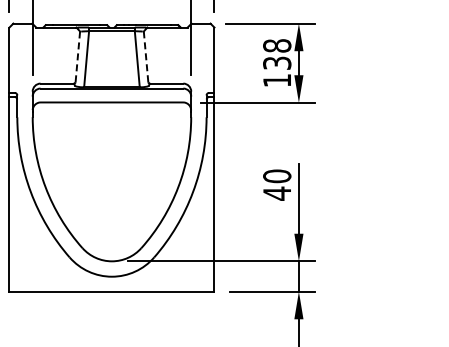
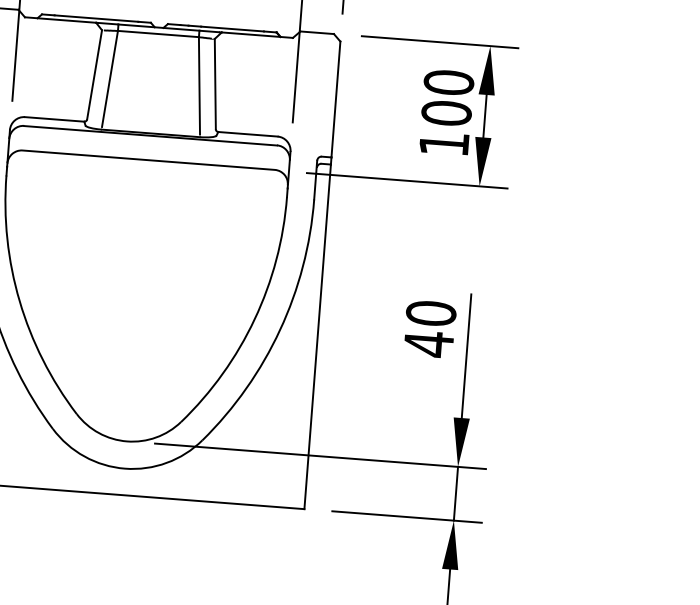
text: (277, 54) -> (448, 97), 138 -> 100
line: (146, 56) -> (216, 83), dashed -> solid
line: (77, 57) -> (93, 75), dashed -> solid

